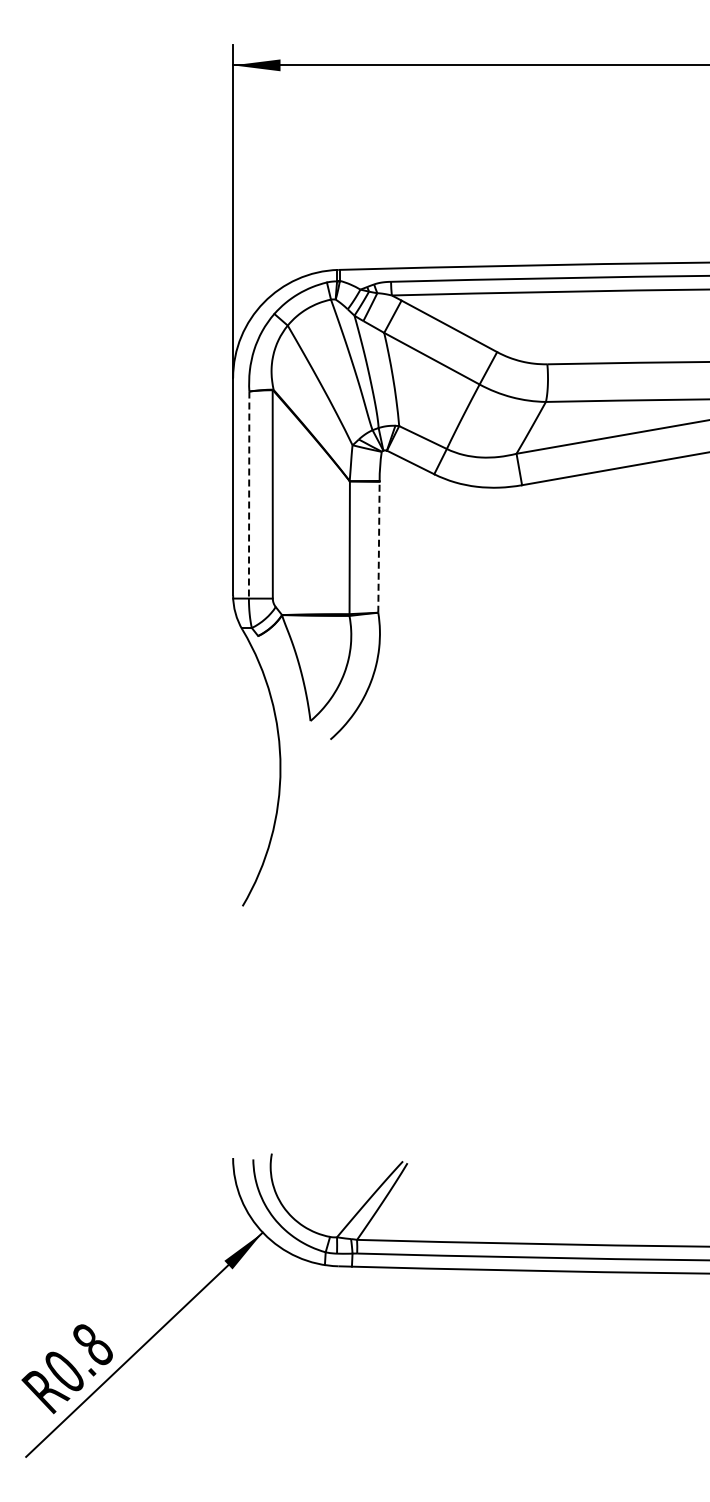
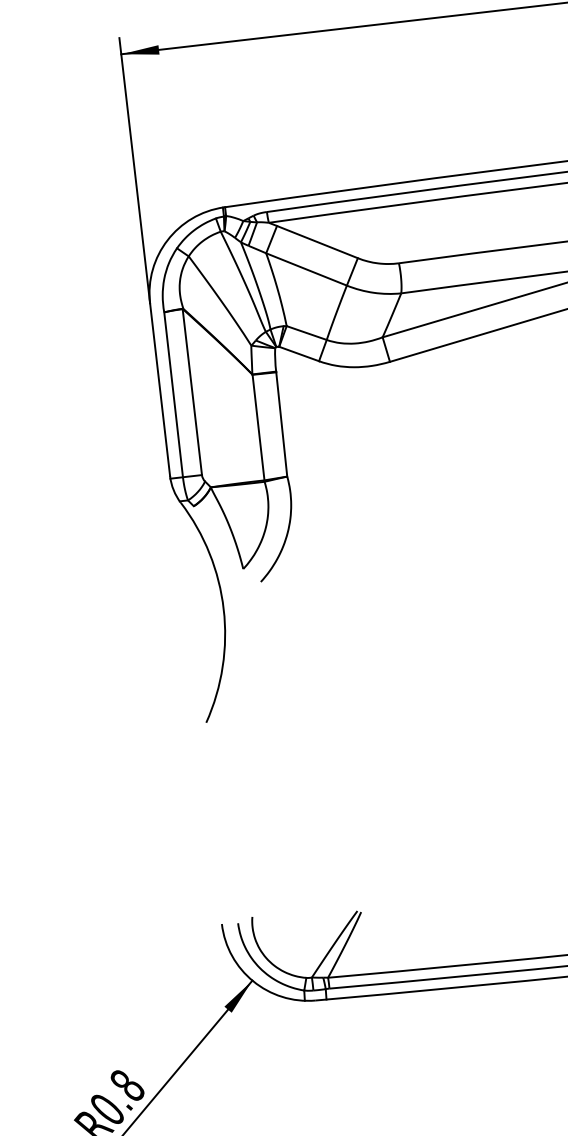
line: (249, 495) -> (173, 395), dashed -> solid
line: (378, 546) -> (281, 423), dashed -> solid

